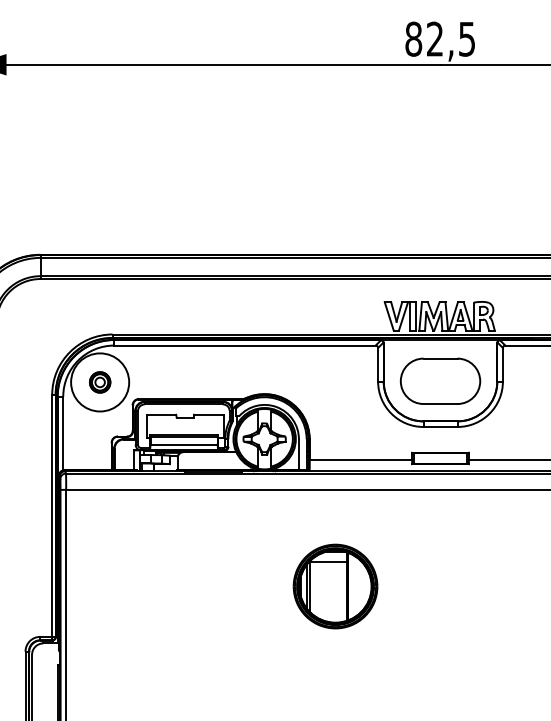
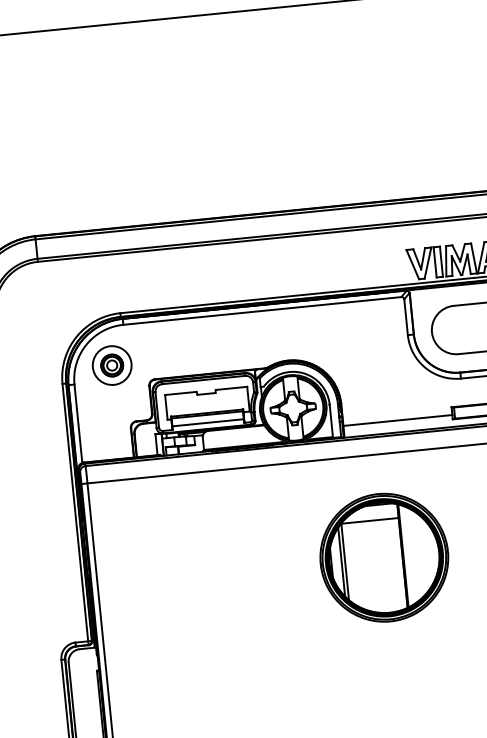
circle: (100, 382) -> (112, 365), size x0.62
part: (335, 586) -> (384, 557), size x1.43

